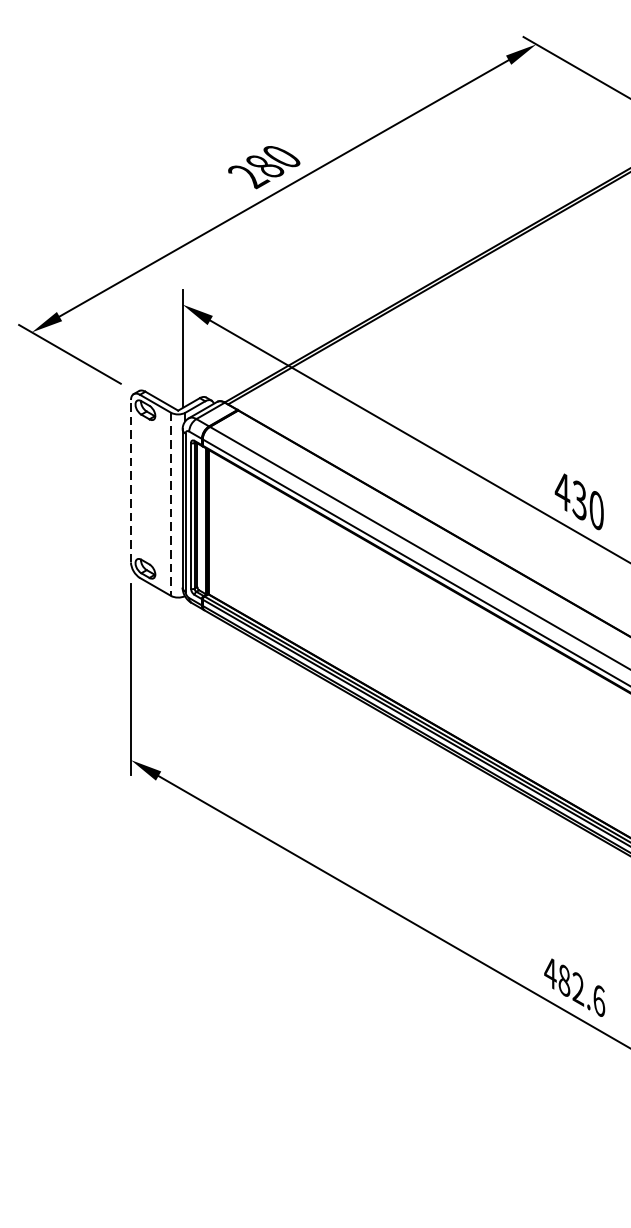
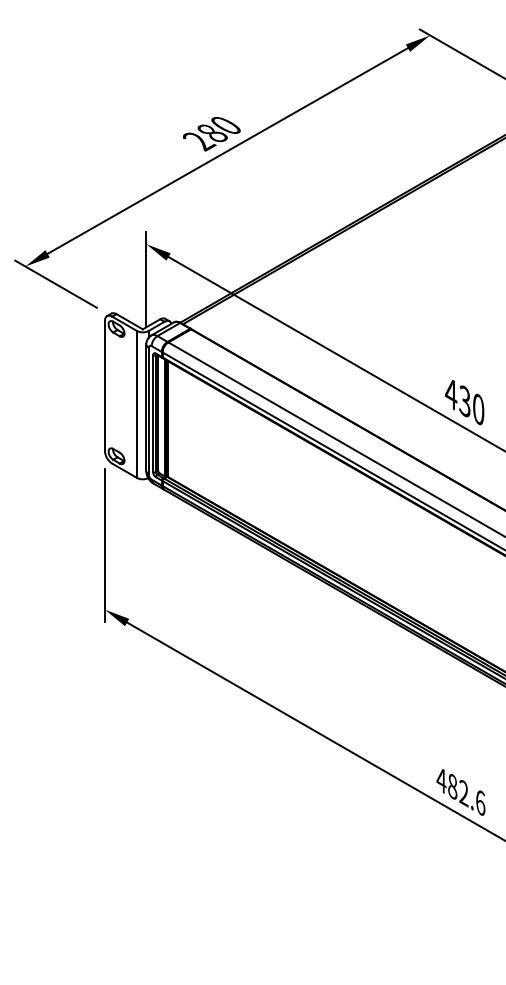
line: (130, 480) -> (104, 385), dashed -> solid
line: (171, 504) -> (137, 404), dashed -> solid

